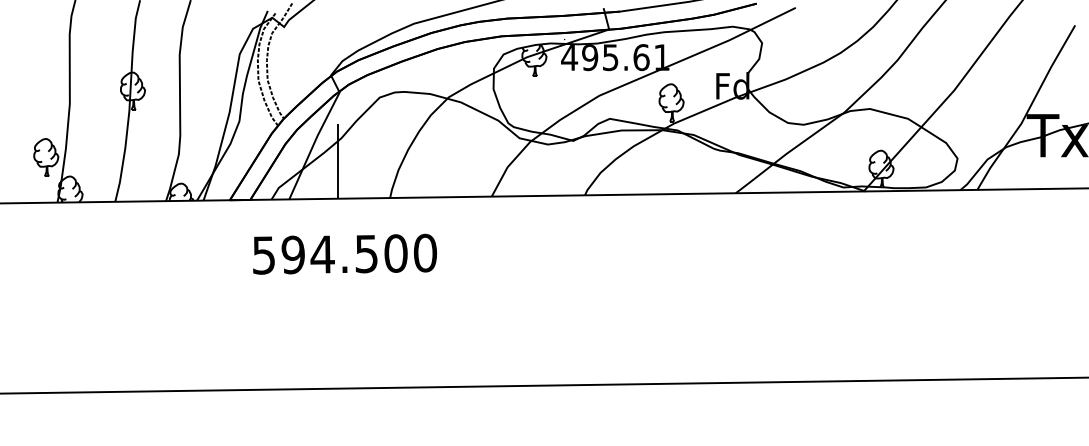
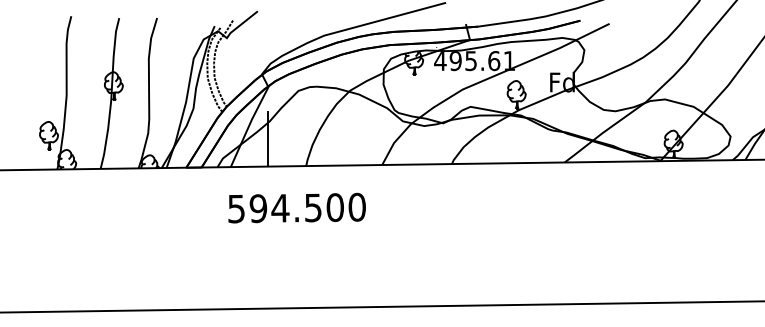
text: (344, 253) -> (296, 207), moved

